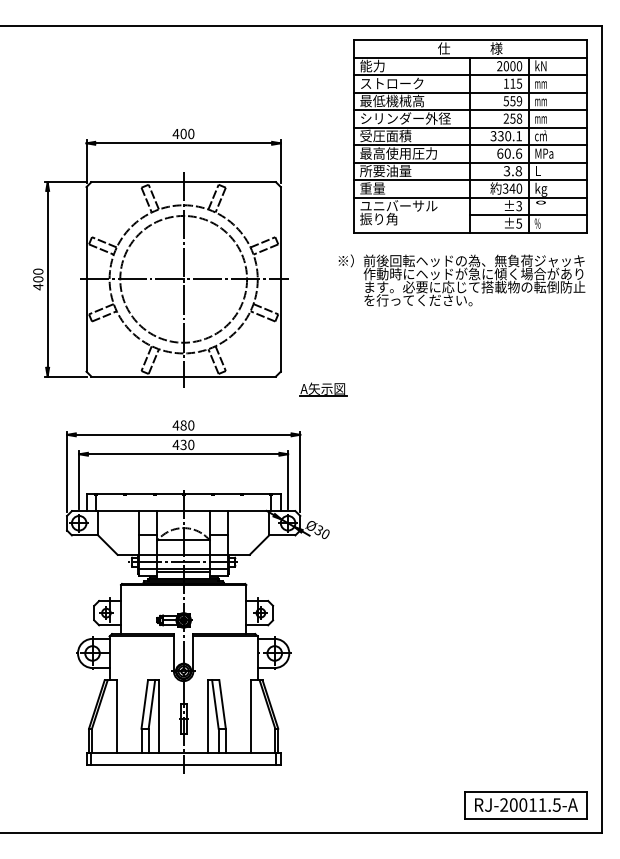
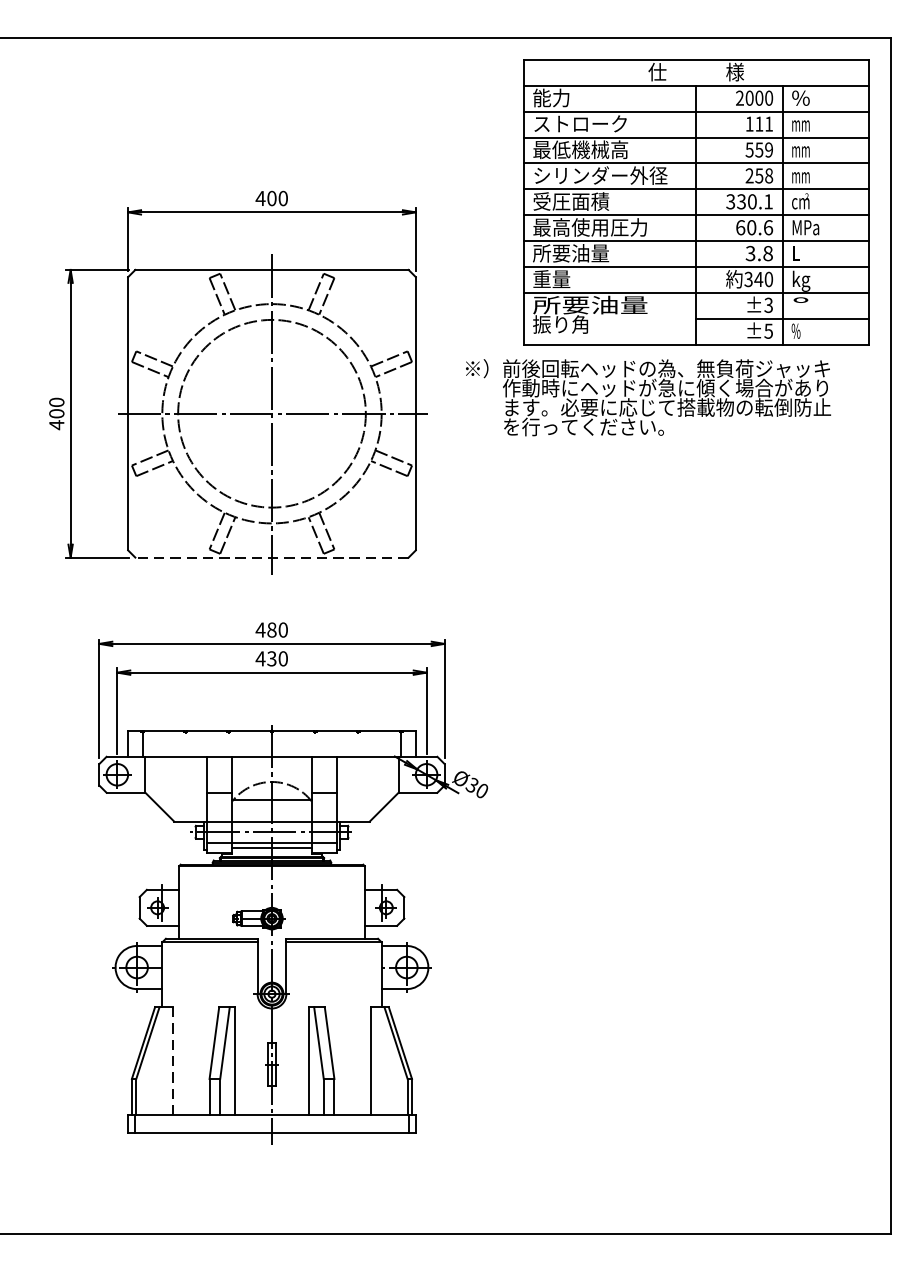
text: (540, 65) -> (800, 97), kN -> %%%
text: (519, 83) -> (769, 123), 115 -> 111
text: (398, 205) -> (590, 304), ユニバーサル -> 所要油量
text: (461, 280) -> (647, 397), moved
line: (183, 376) -> (271, 557), solid -> dashed
part: (323, 389) -> (478, 576), removed
line: (116, 717) -> (172, 1062), solid -> dashed
part: (525, 805) -> (778, 1192), removed

